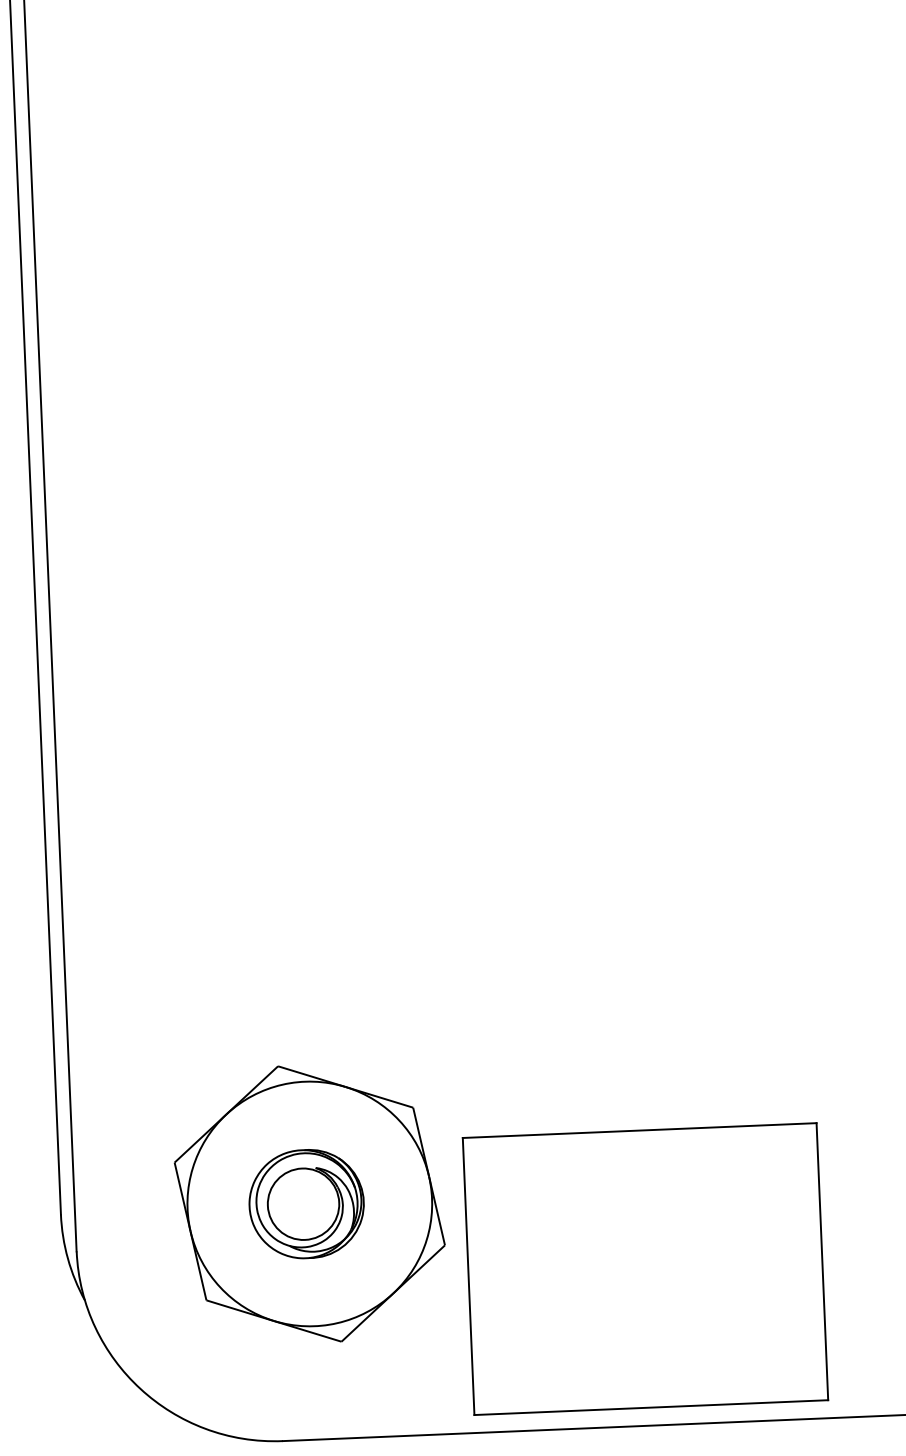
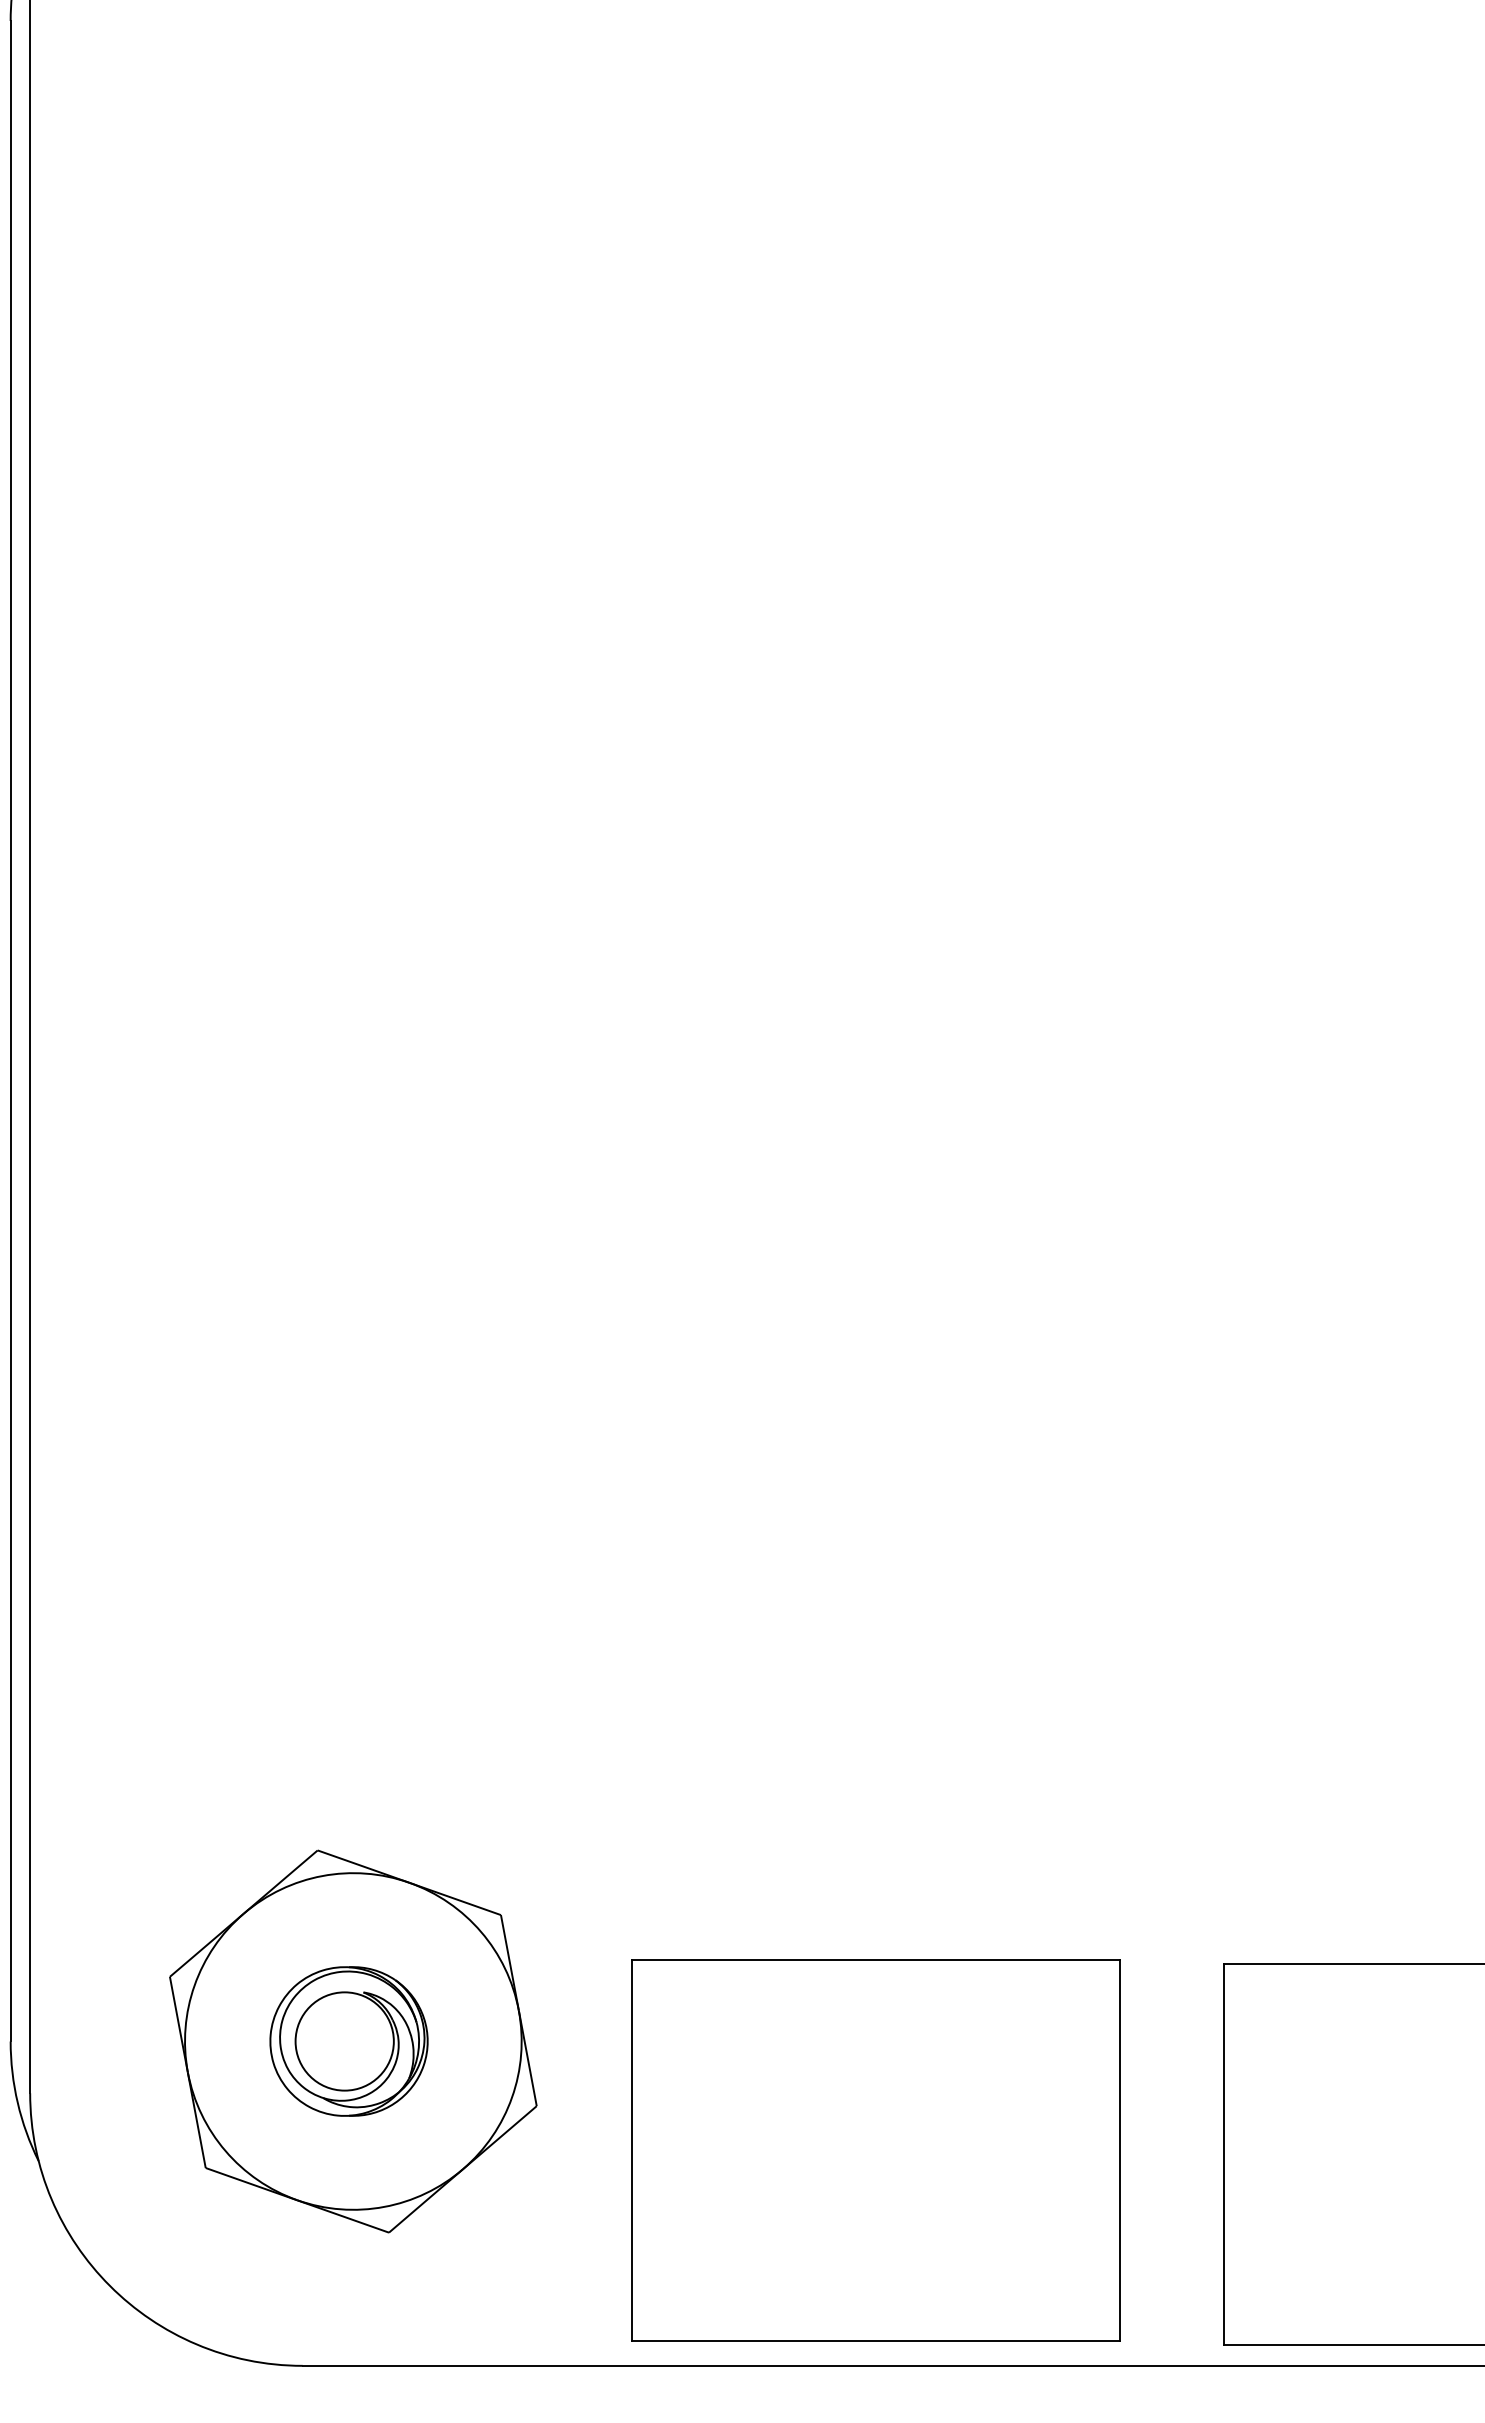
part: (645, 1269) -> (875, 2150), moved

